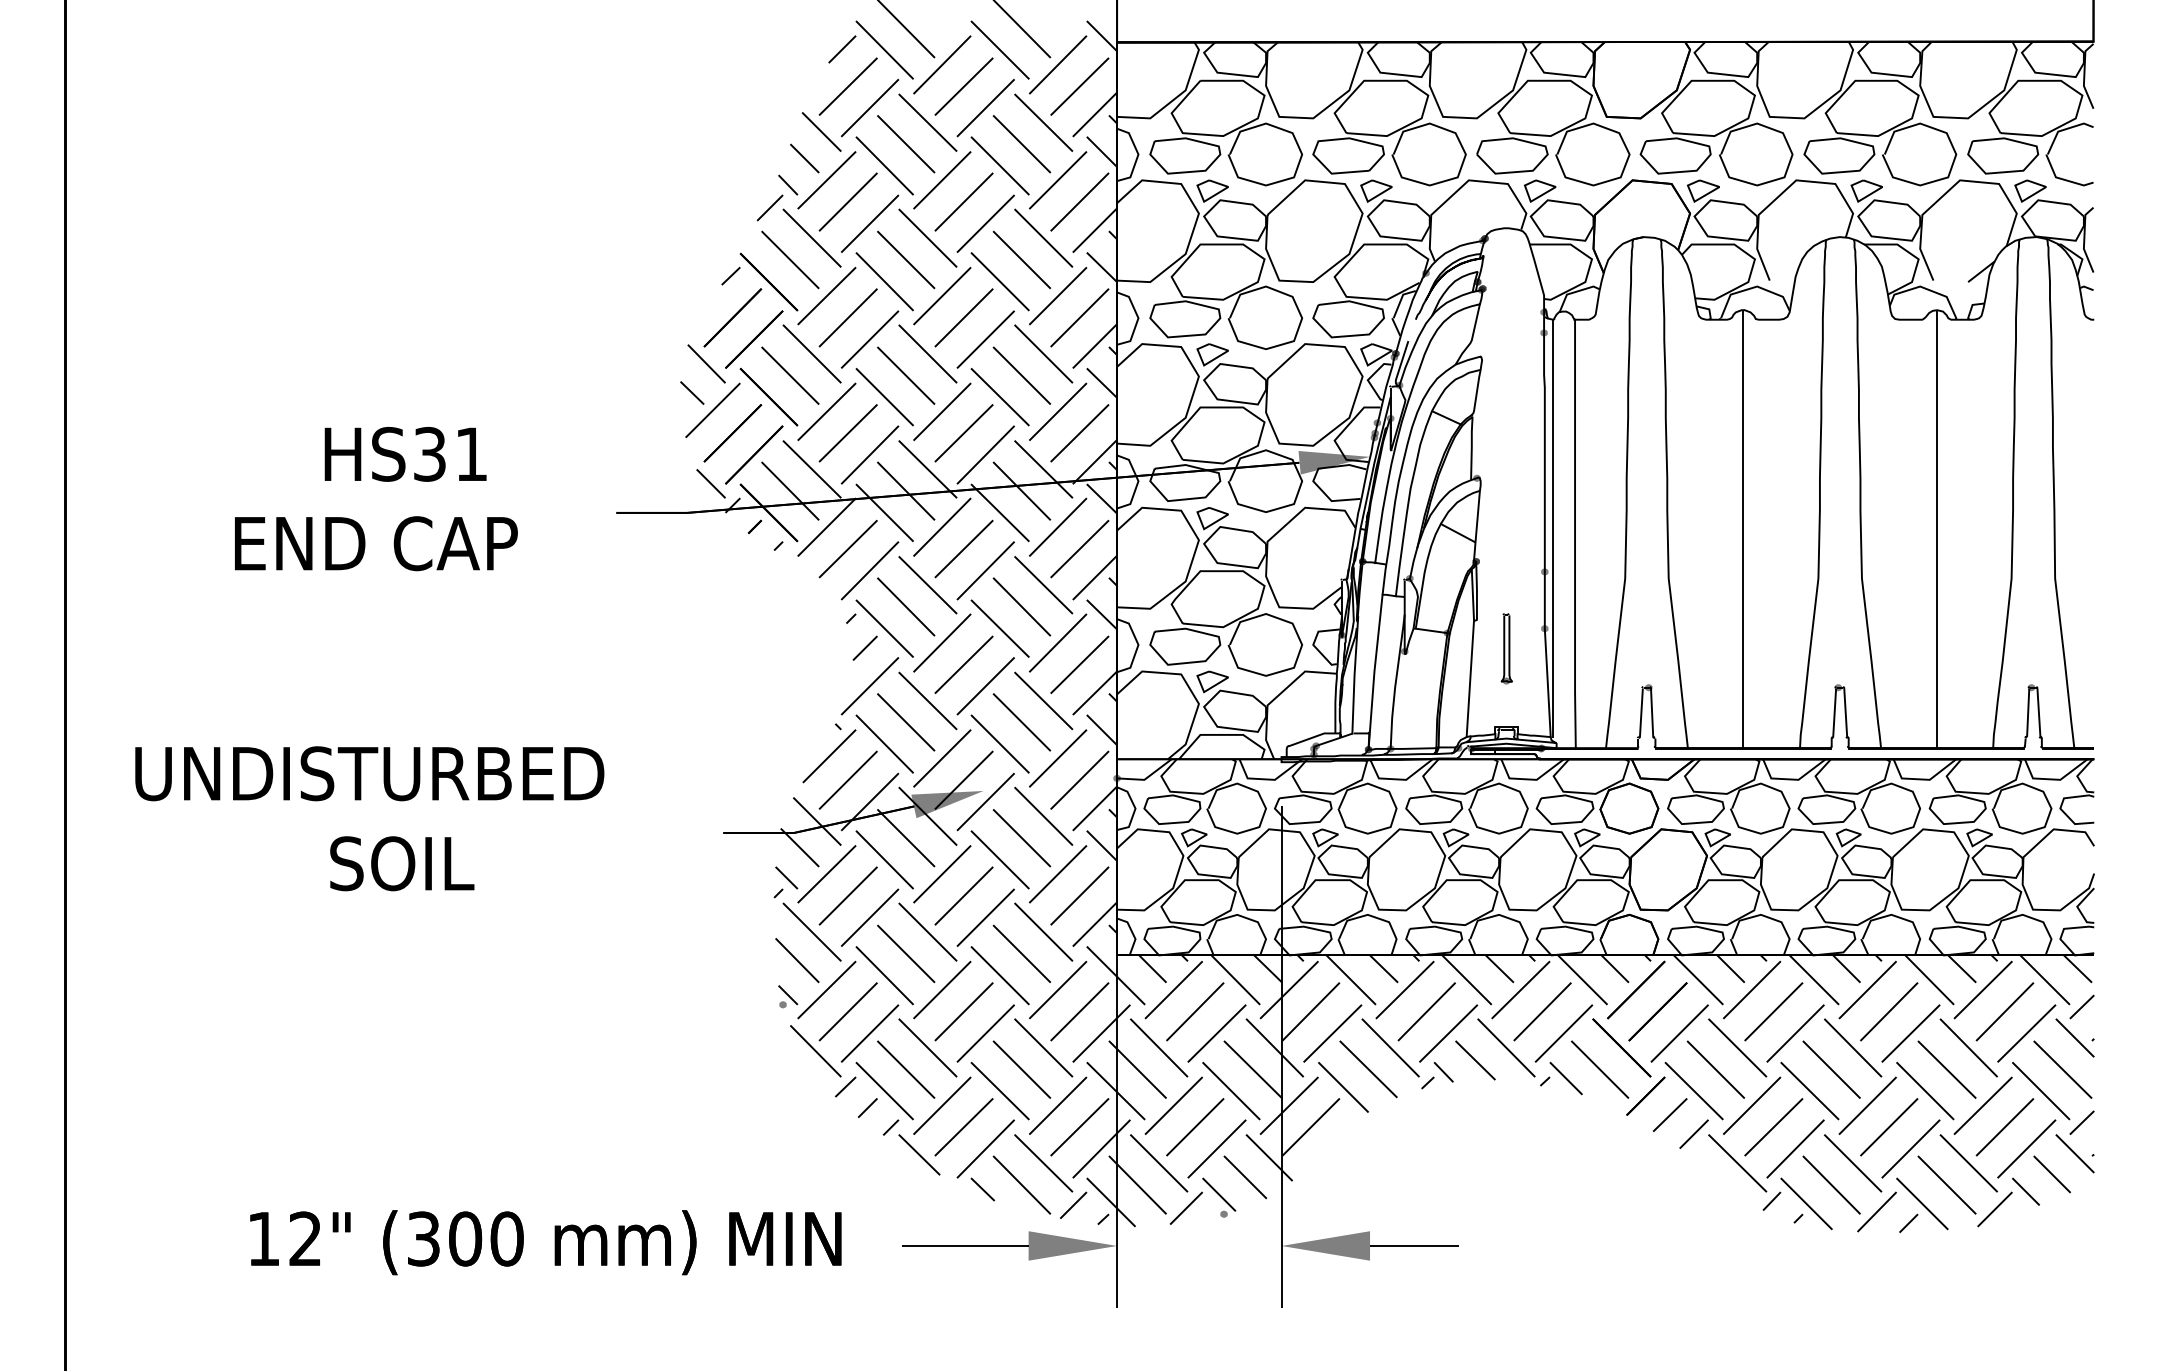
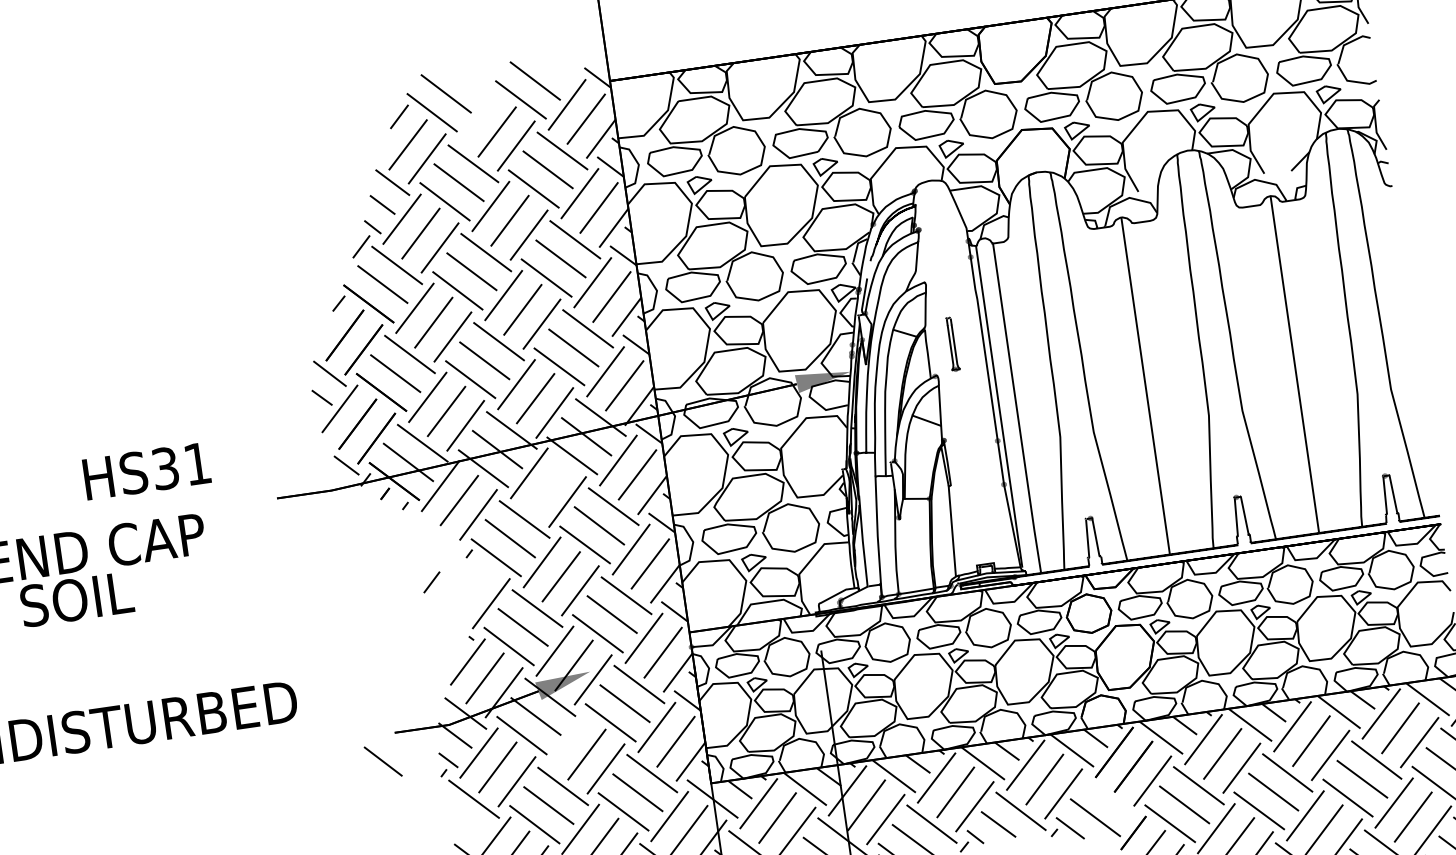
line: (942, 64) -> (478, 117), removed
text: (405, 454) -> (146, 471), moved
line: (963, 548) -> (547, 487), removed
line: (864, 647) -> (431, 581), moved
part: (1506, 648) -> (952, 344), moved
text: (402, 863) -> (77, 599), moved
line: (942, 874) -> (567, 740), removed
line: (797, 960) -> (383, 761), moved
line: (1621, 1047) -> (1109, 798), removed

